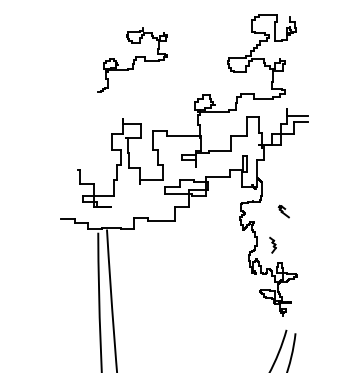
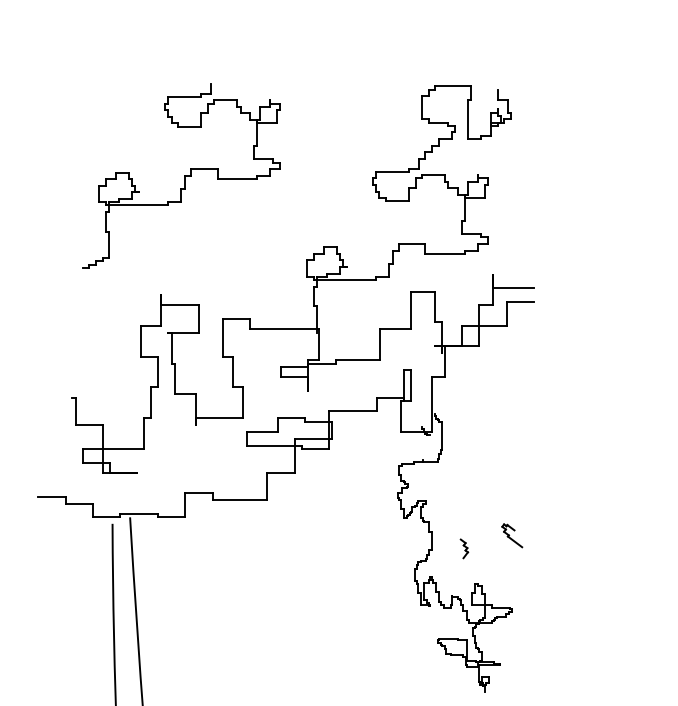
part: (132, 59) -> (181, 175), size x1.43
part: (283, 211) -> (511, 535), moved
part: (273, 244) -> (465, 547), size x0.62

